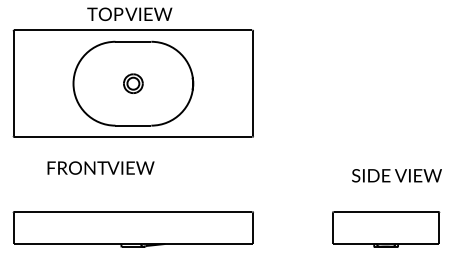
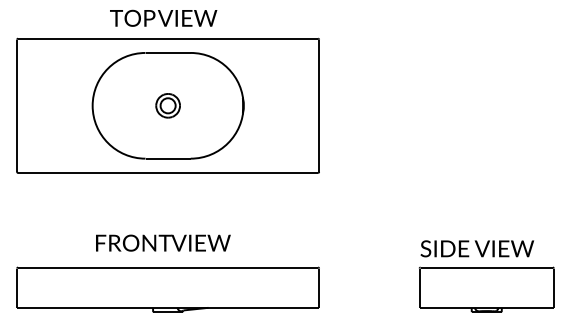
text: (101, 167) -> (163, 242), moved
text: (397, 175) -> (477, 248), moved

